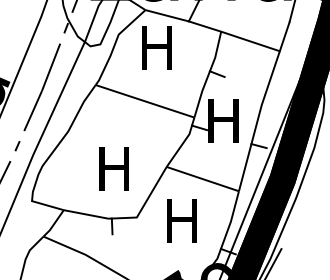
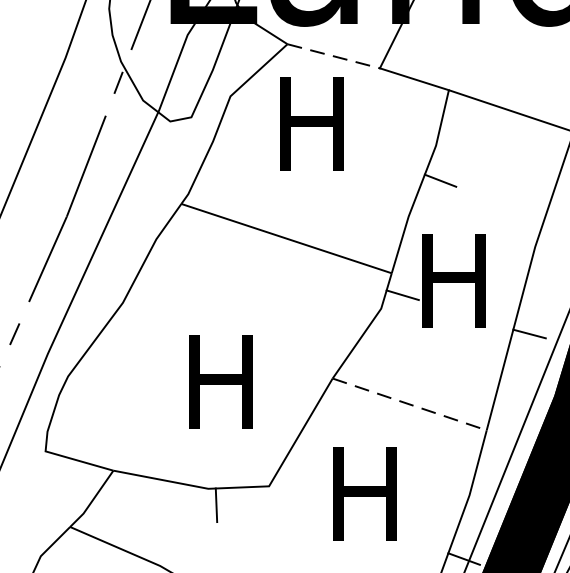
line: (167, 15) -> (334, 55), solid -> dashed
line: (203, 179) -> (411, 405), solid -> dashed

